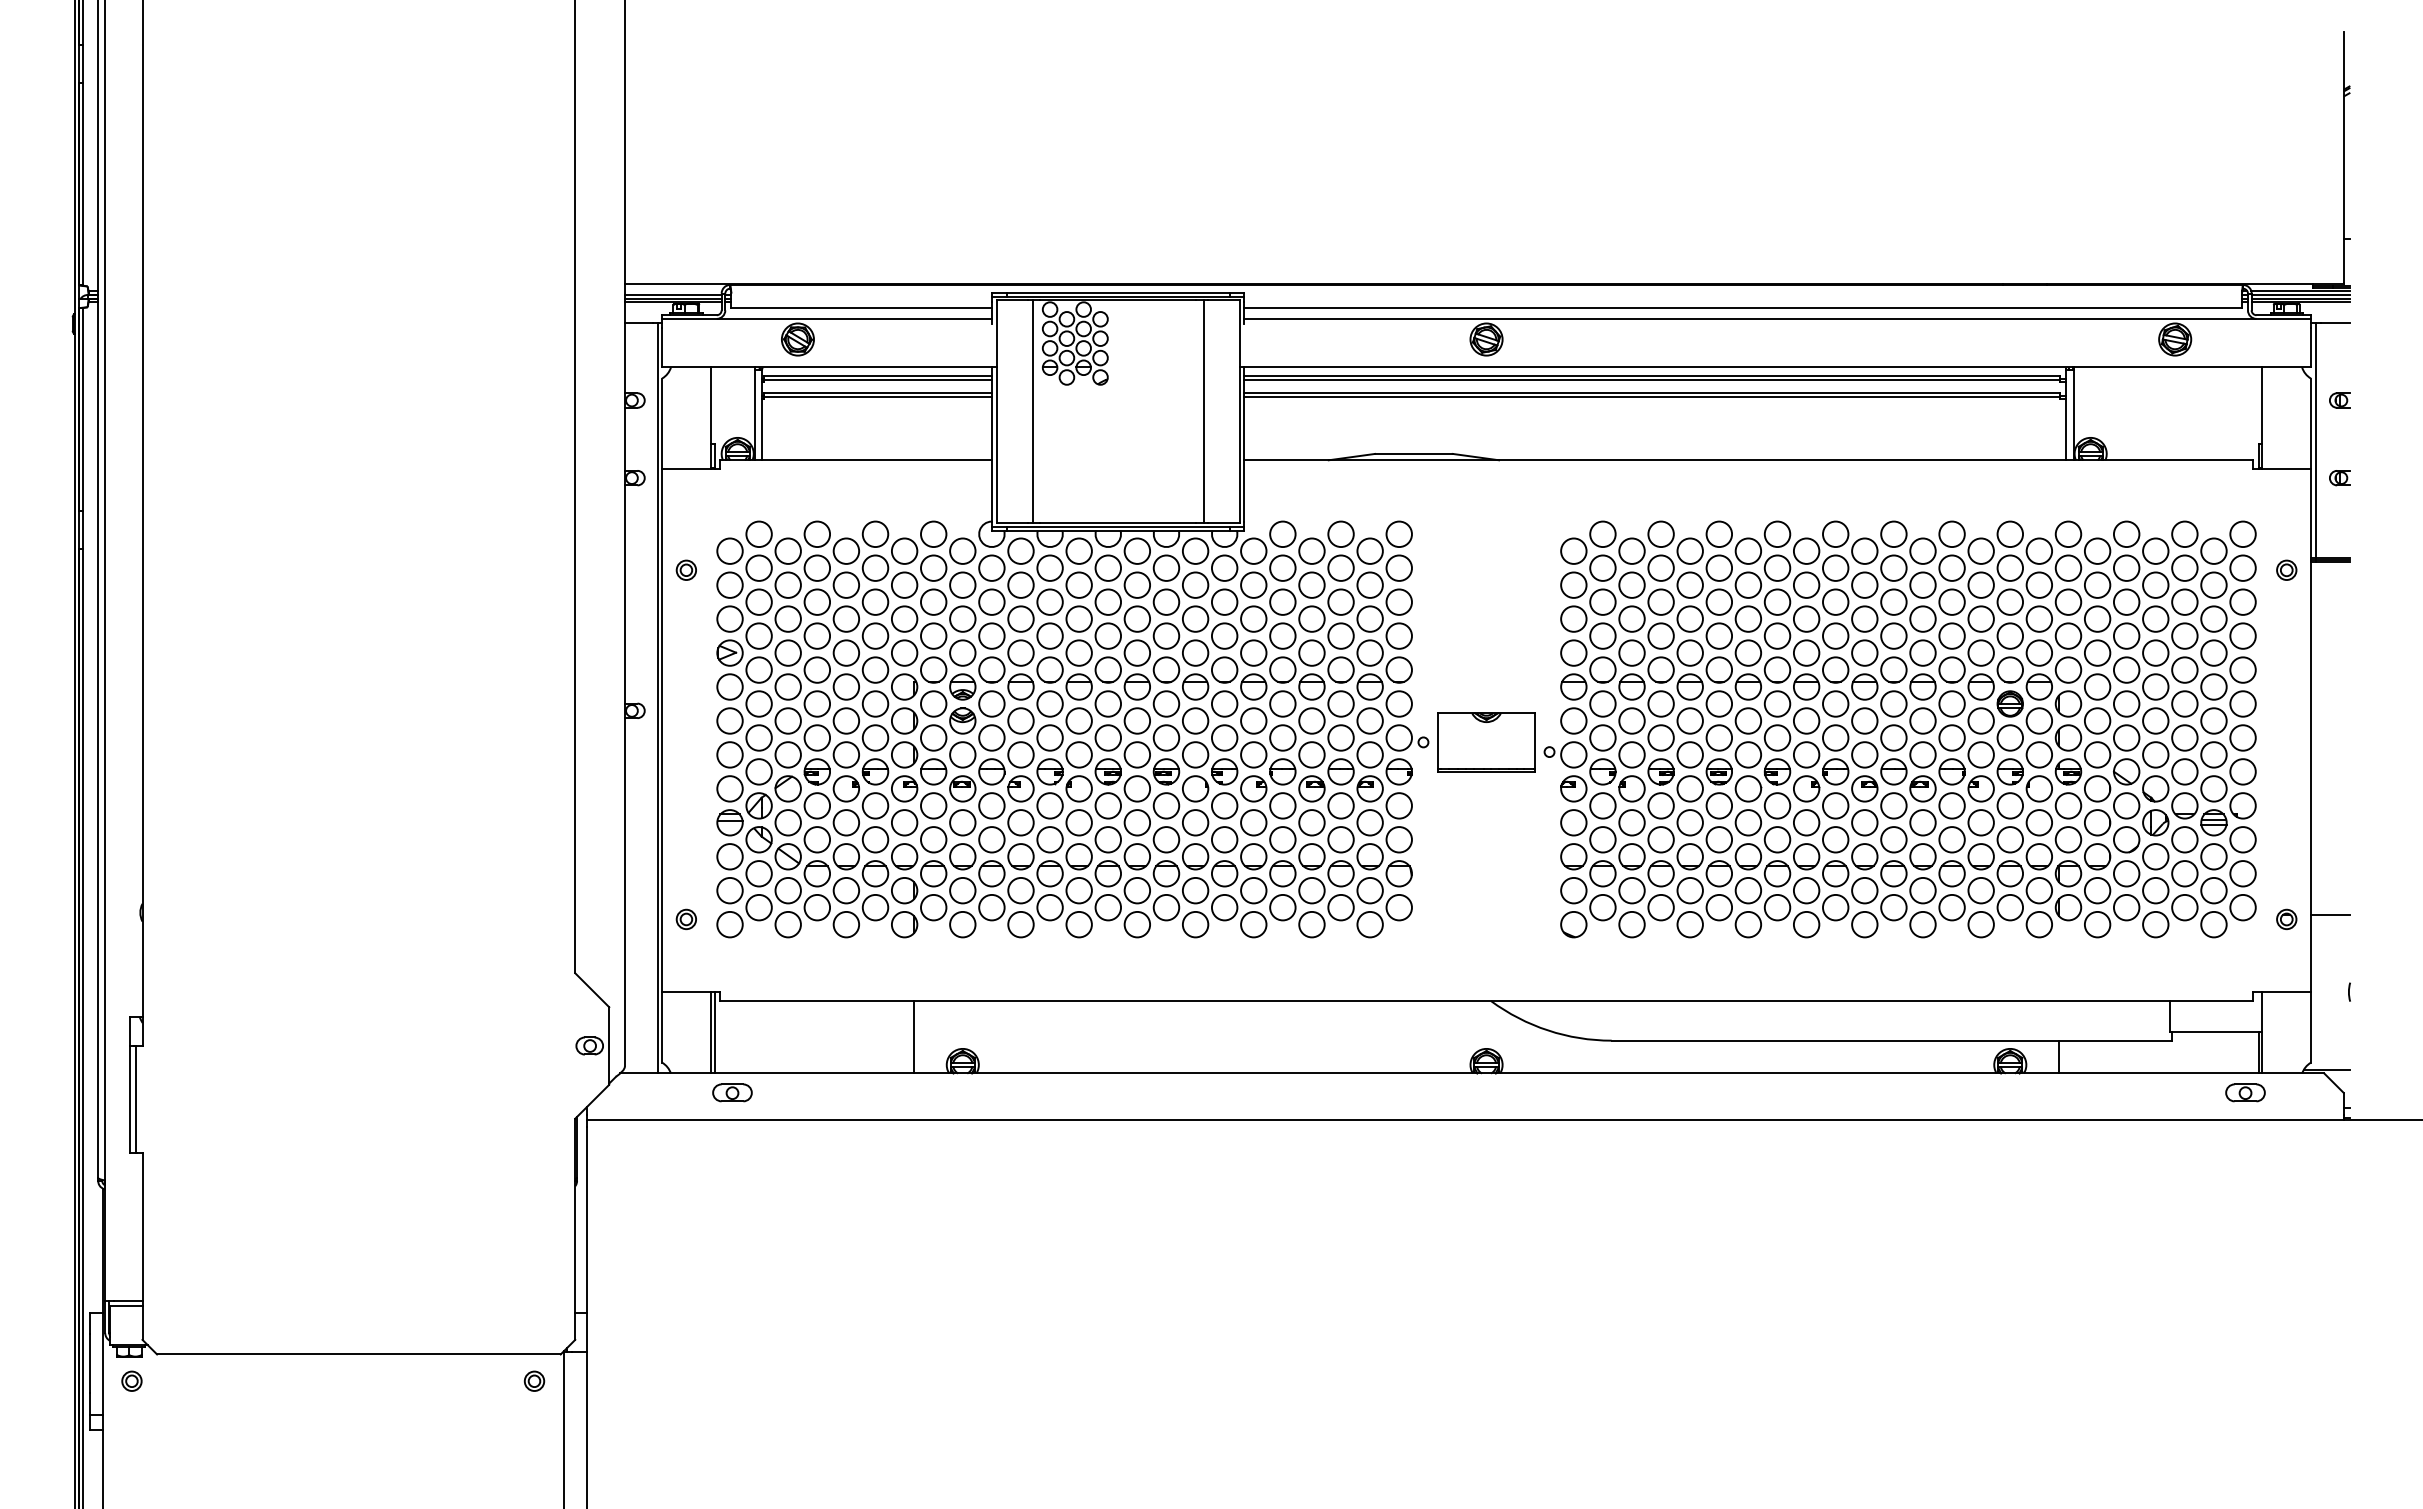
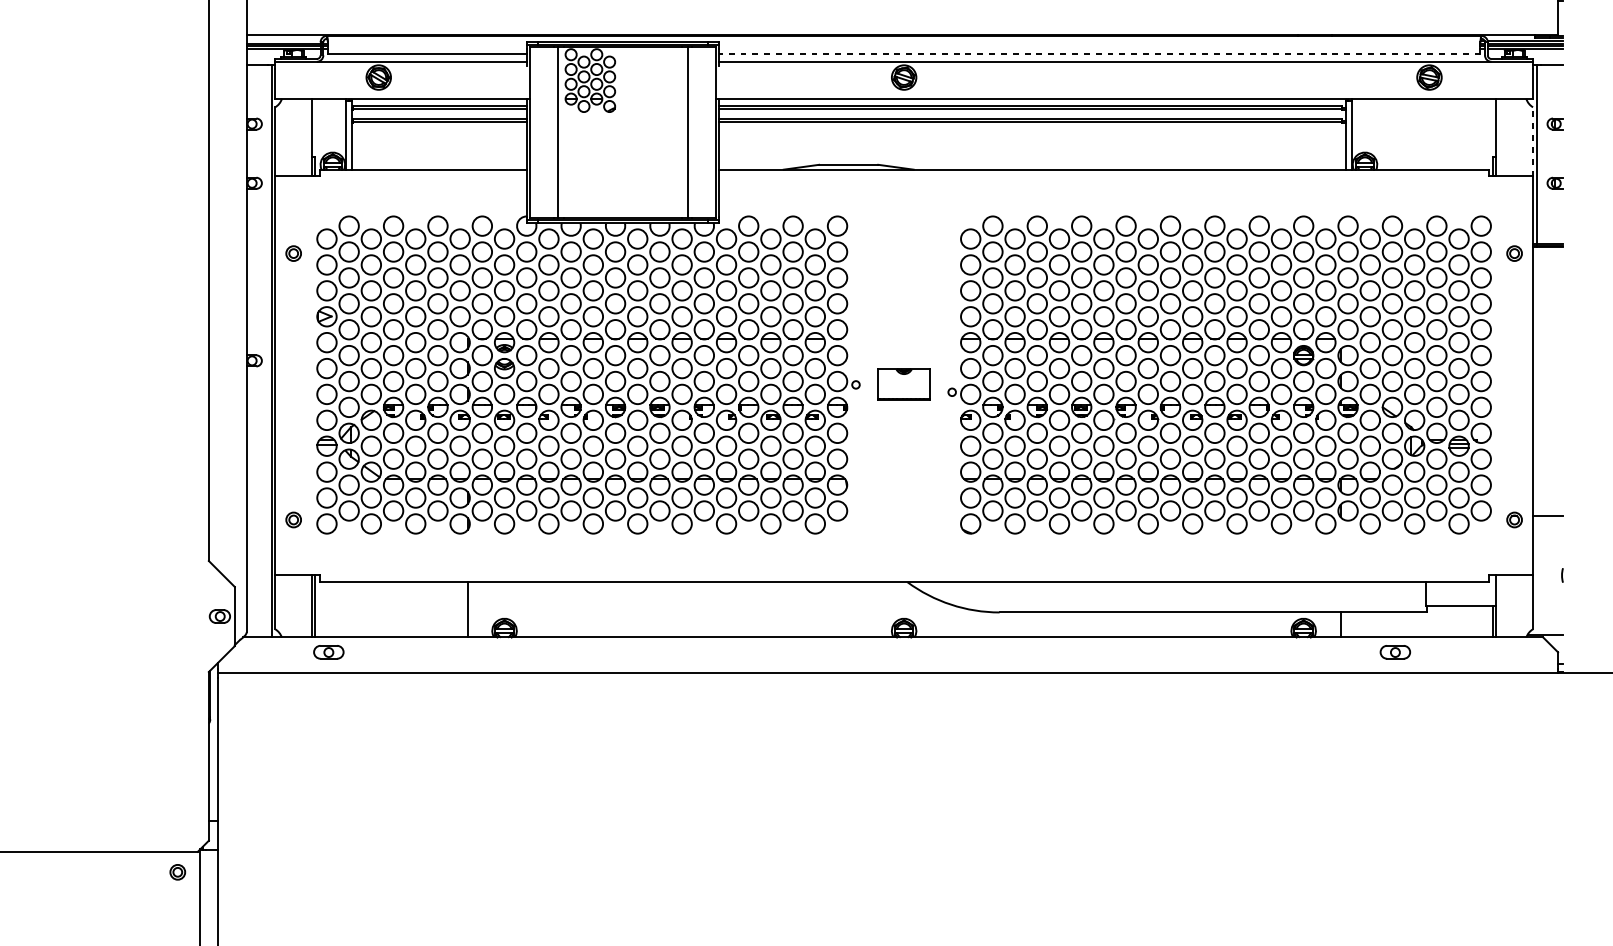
line: (1743, 308) -> (1100, 53), solid -> dashed
line: (2310, 423) -> (1532, 141), solid -> dashed
part: (1486, 742) -> (904, 384), size x0.7
part: (2245, 1092) -> (1395, 651), moved

